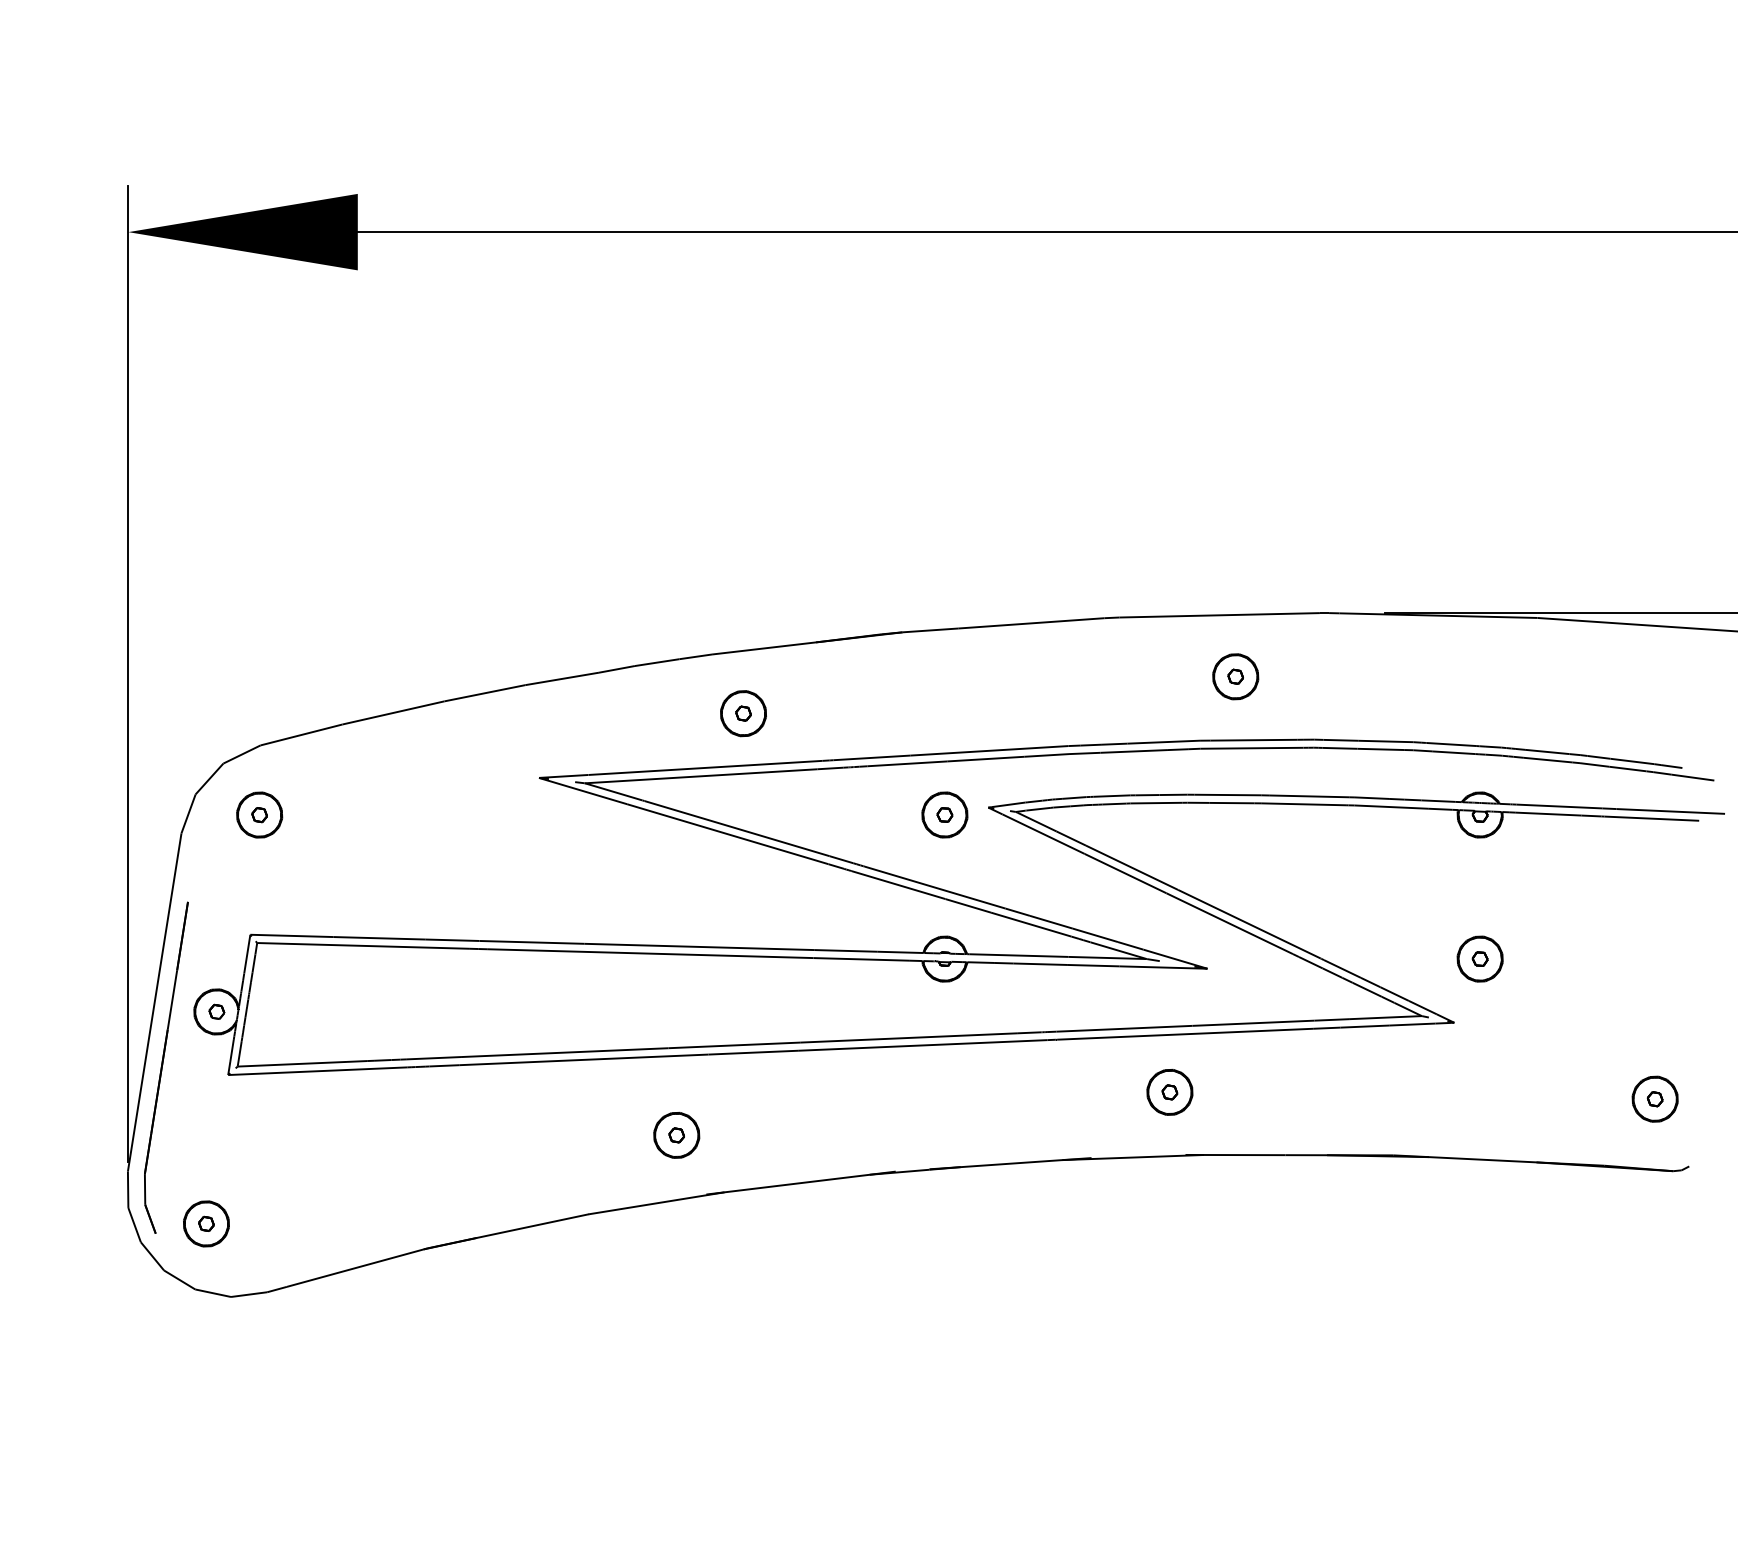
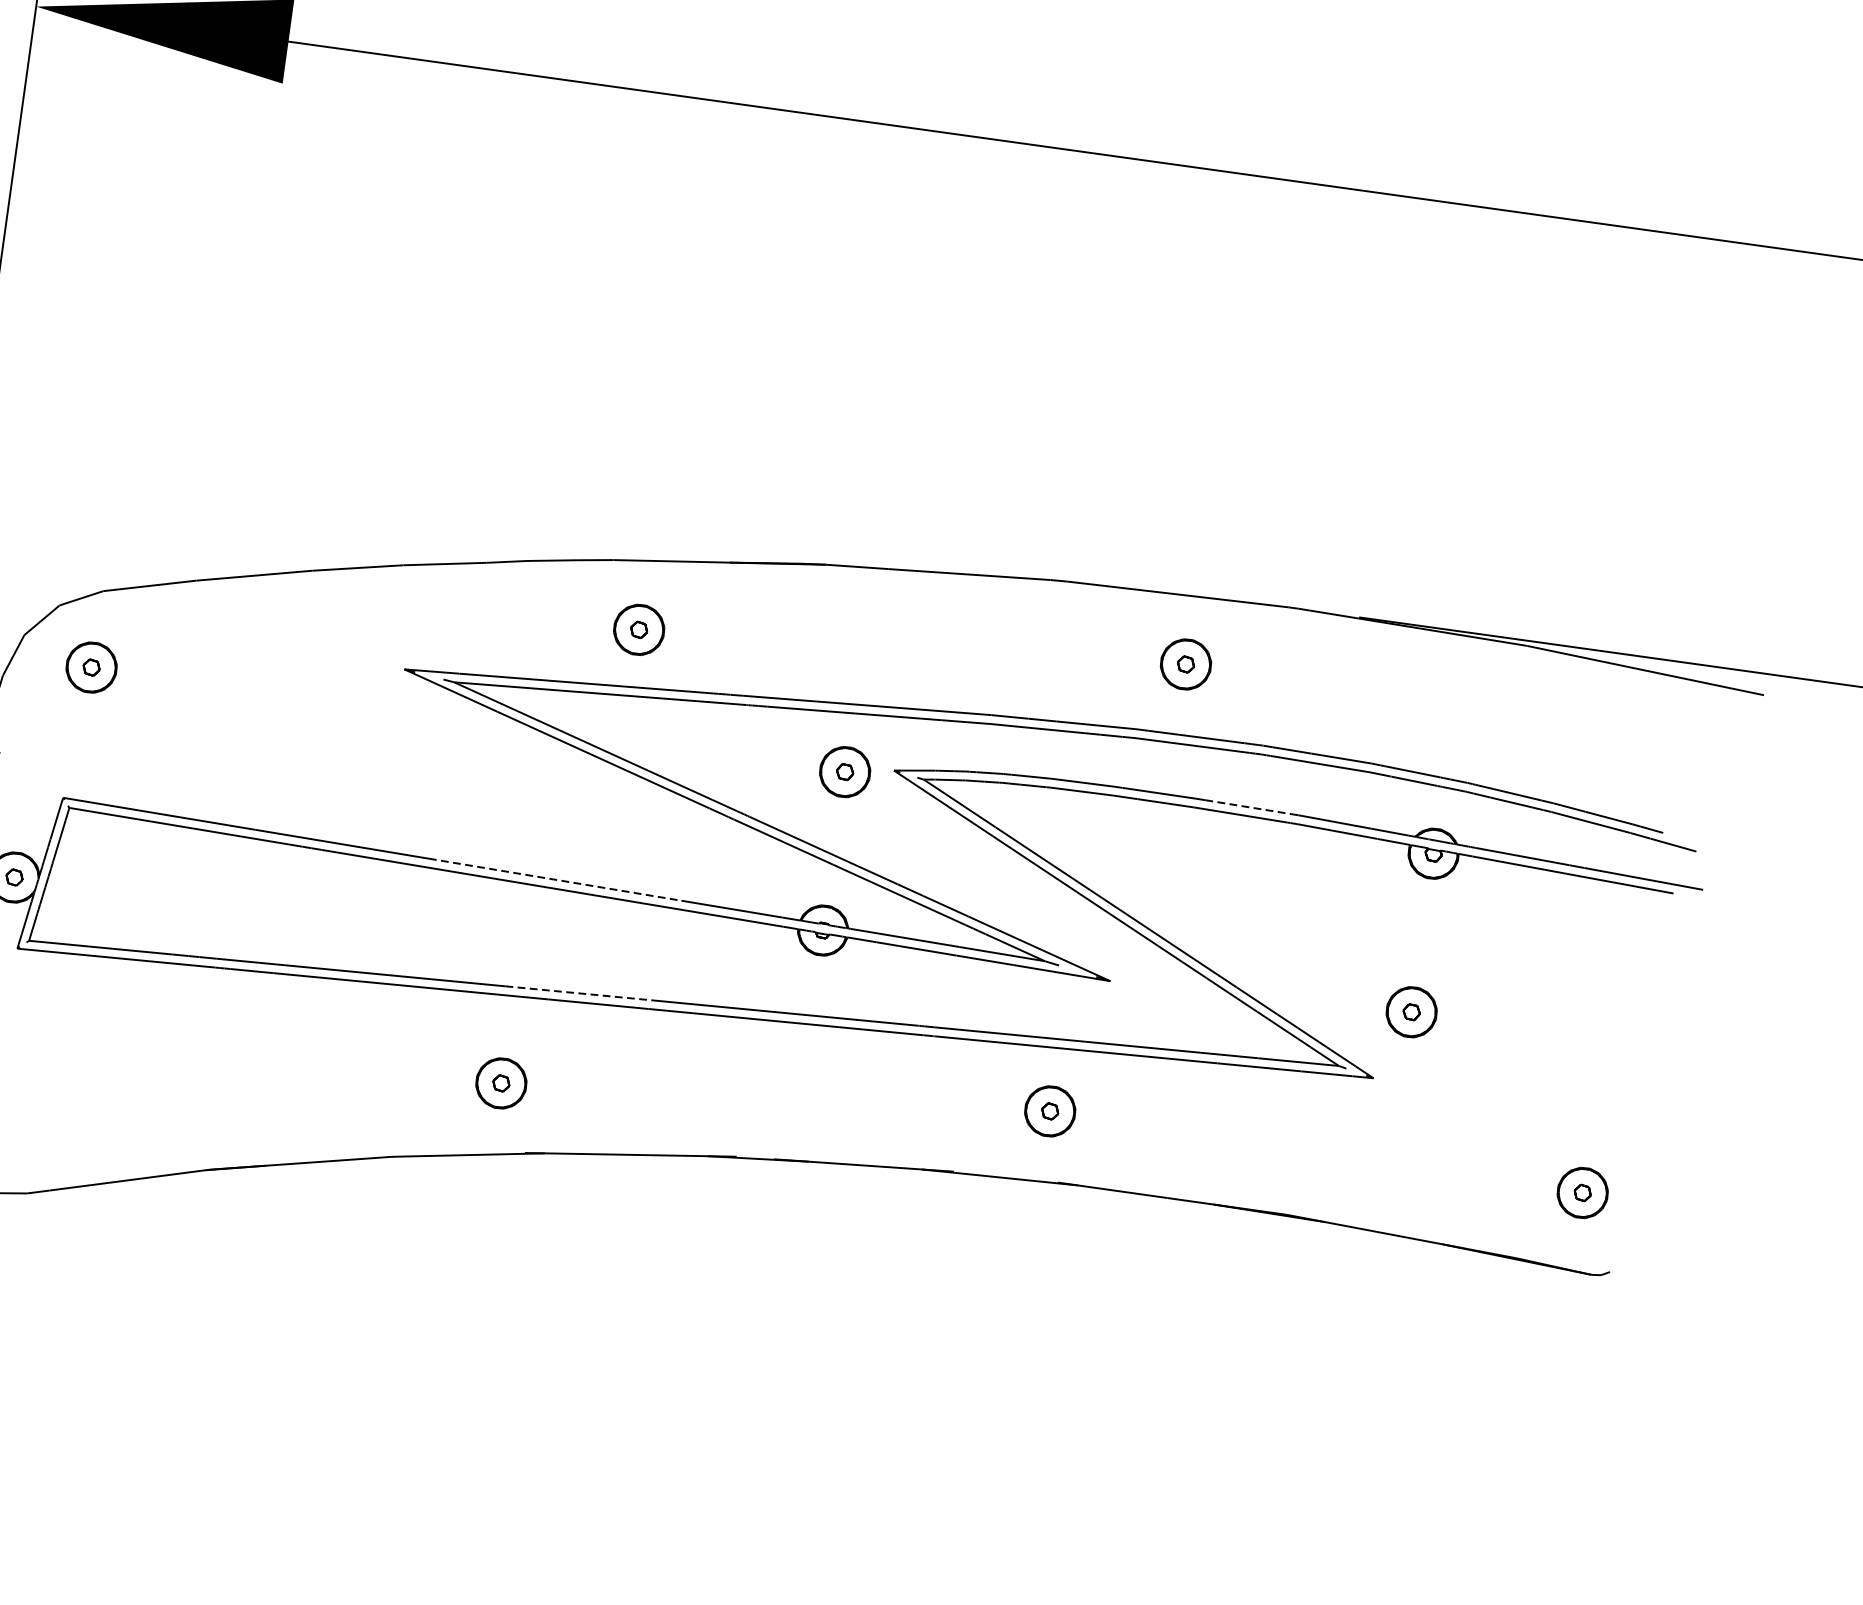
line: (1309, 796) -> (1248, 807), solid -> dashed
line: (700, 946) -> (556, 879), solid -> dashed
line: (734, 1045) -> (578, 993), solid -> dashed

